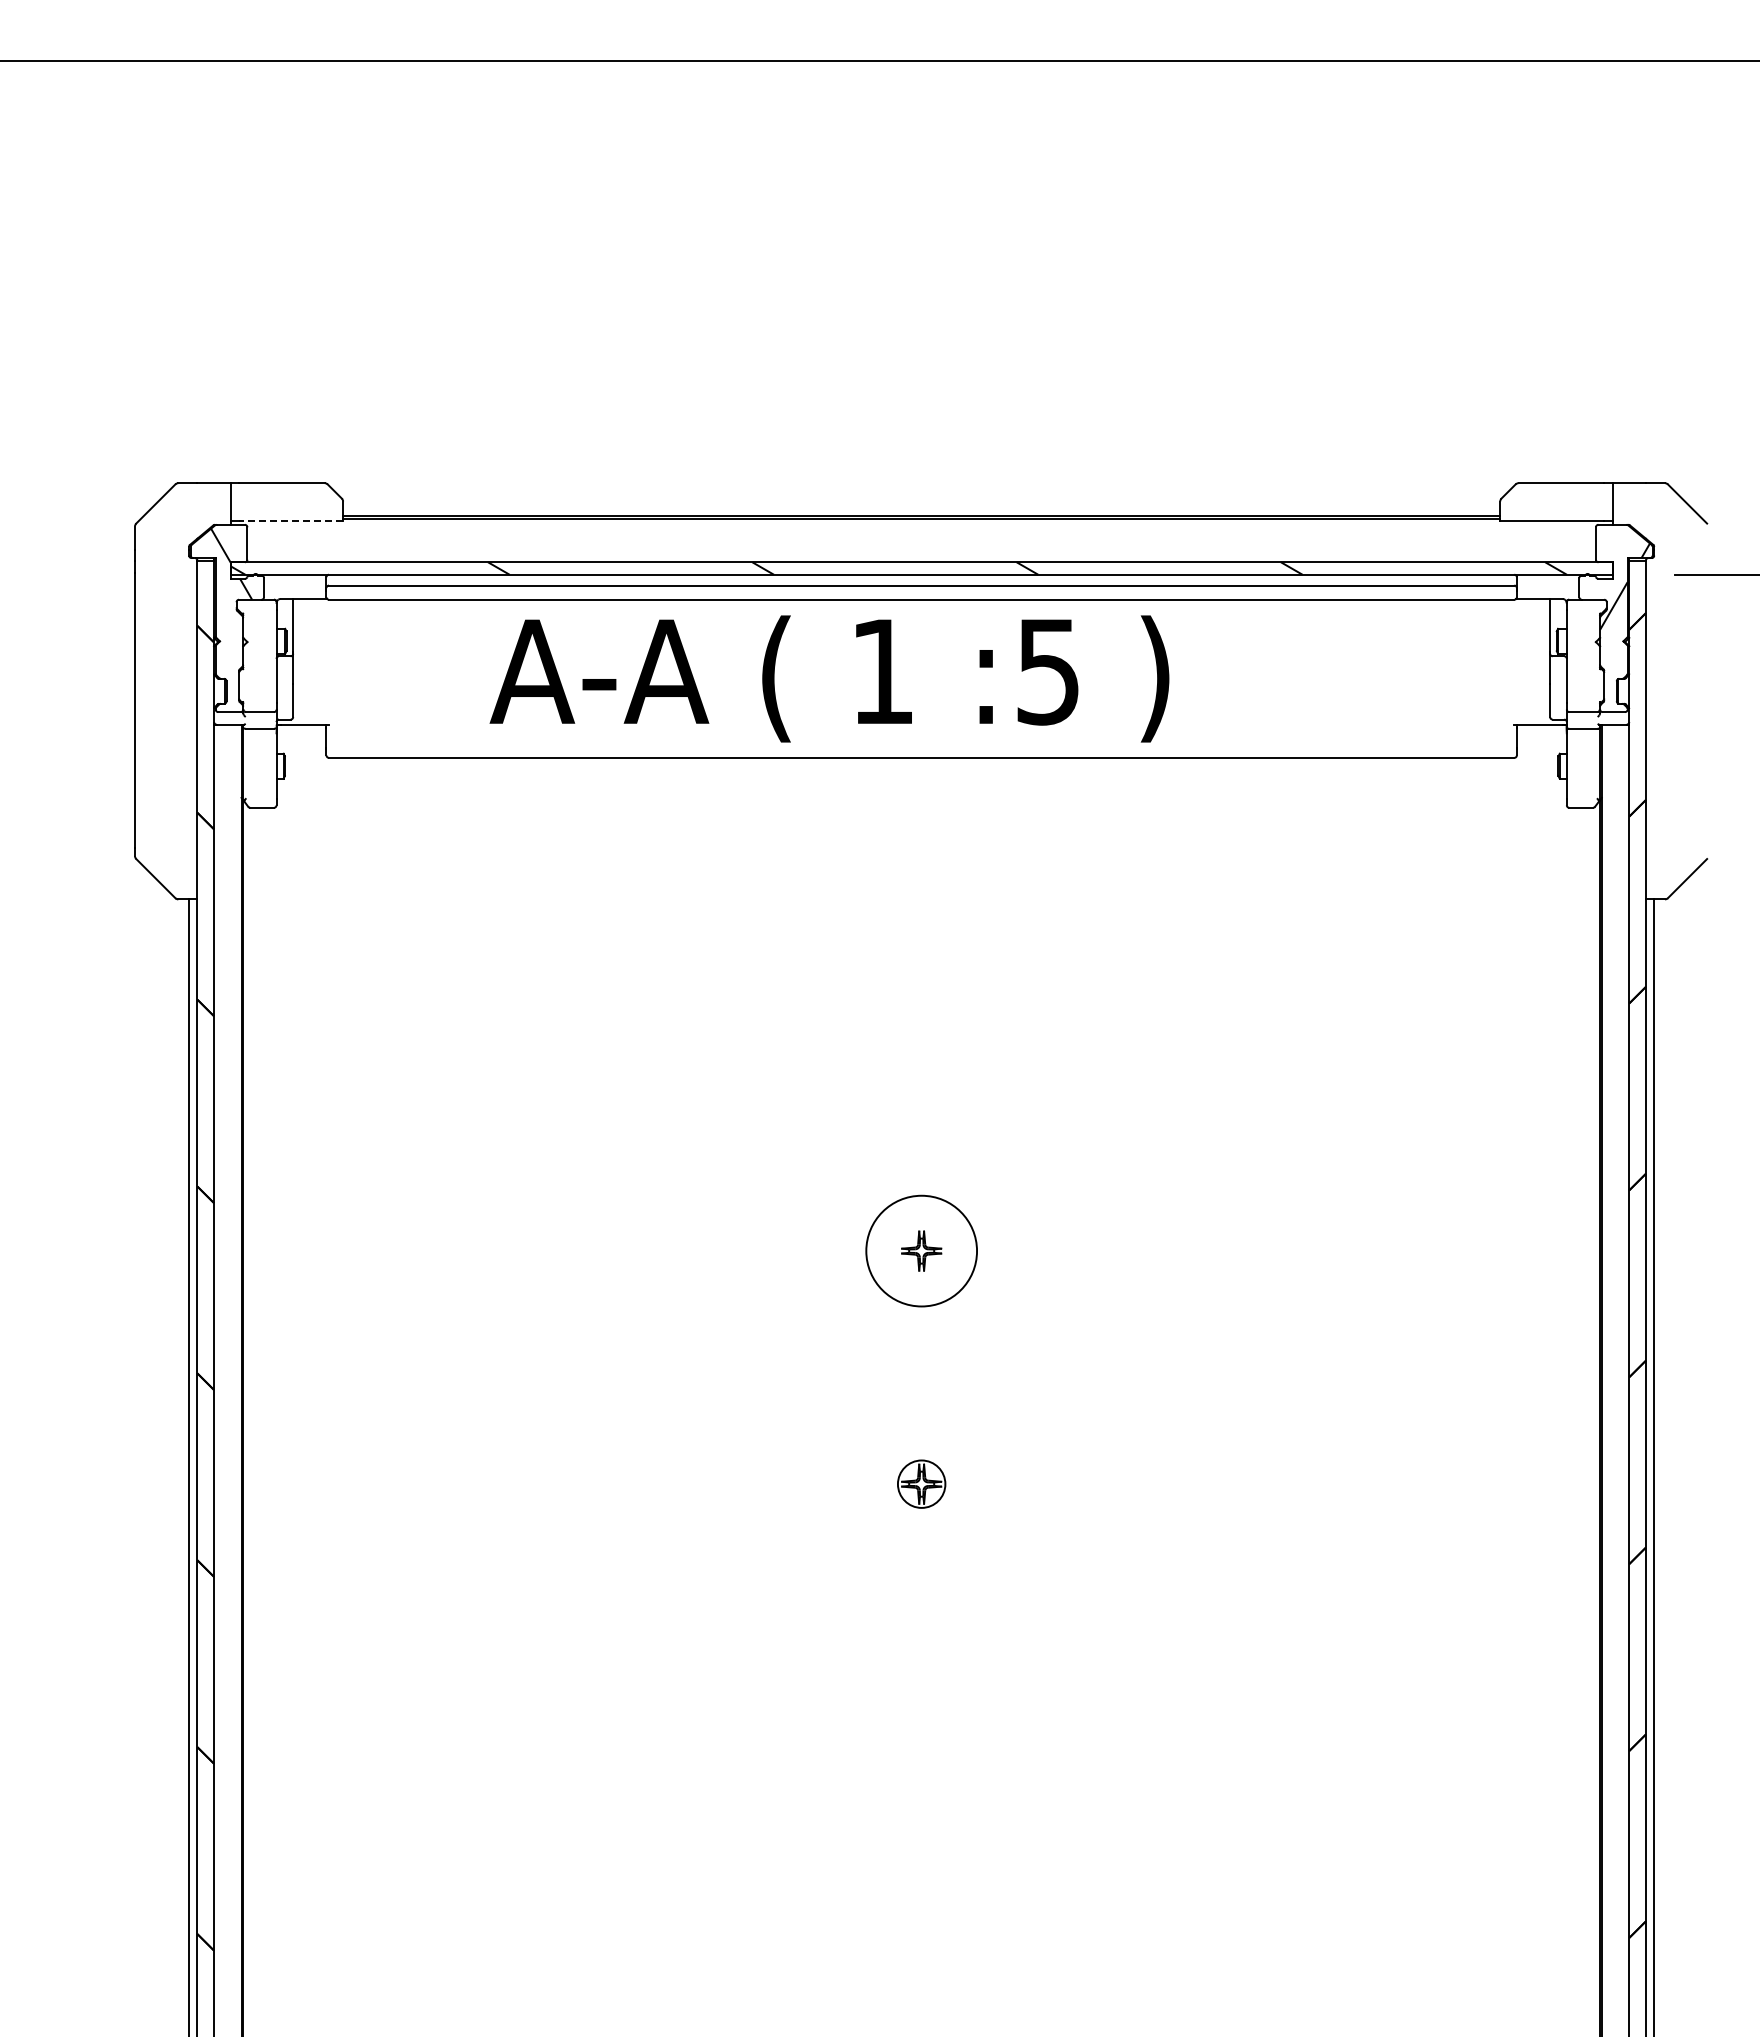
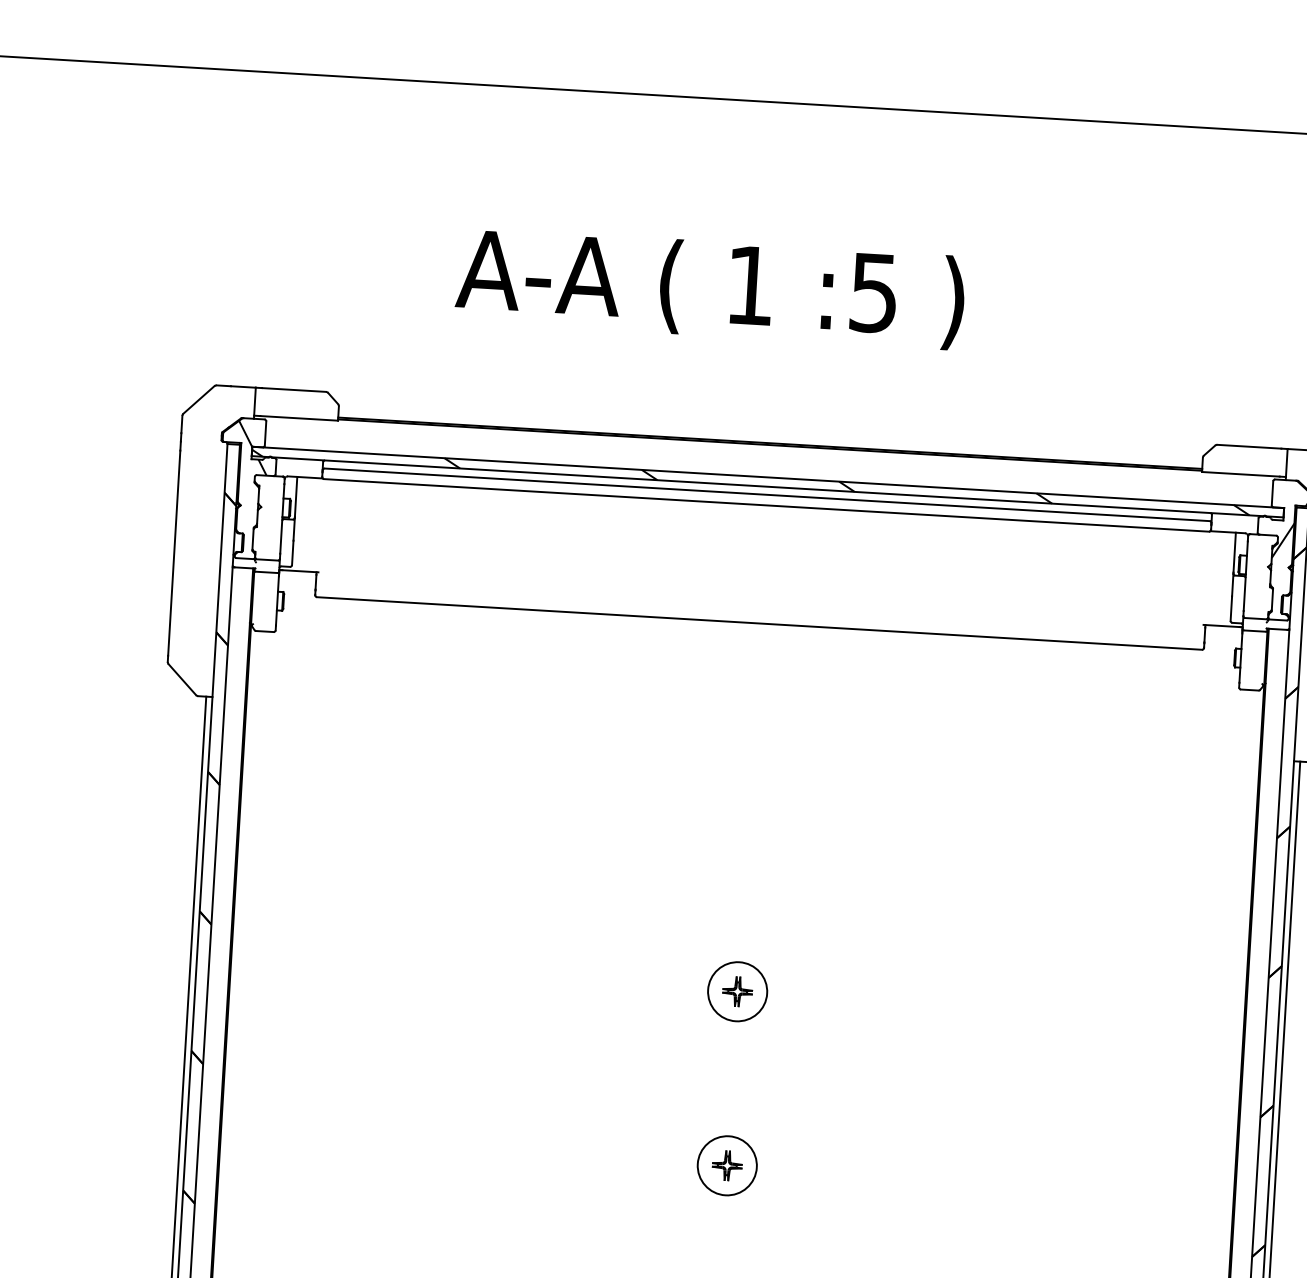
line: (290, 520) -> (298, 418), dashed -> solid
text: (829, 678) -> (710, 288), moved
circle: (921, 1250) -> (737, 991), size x0.71
circle: (921, 1483) -> (727, 1165), size x1.67

